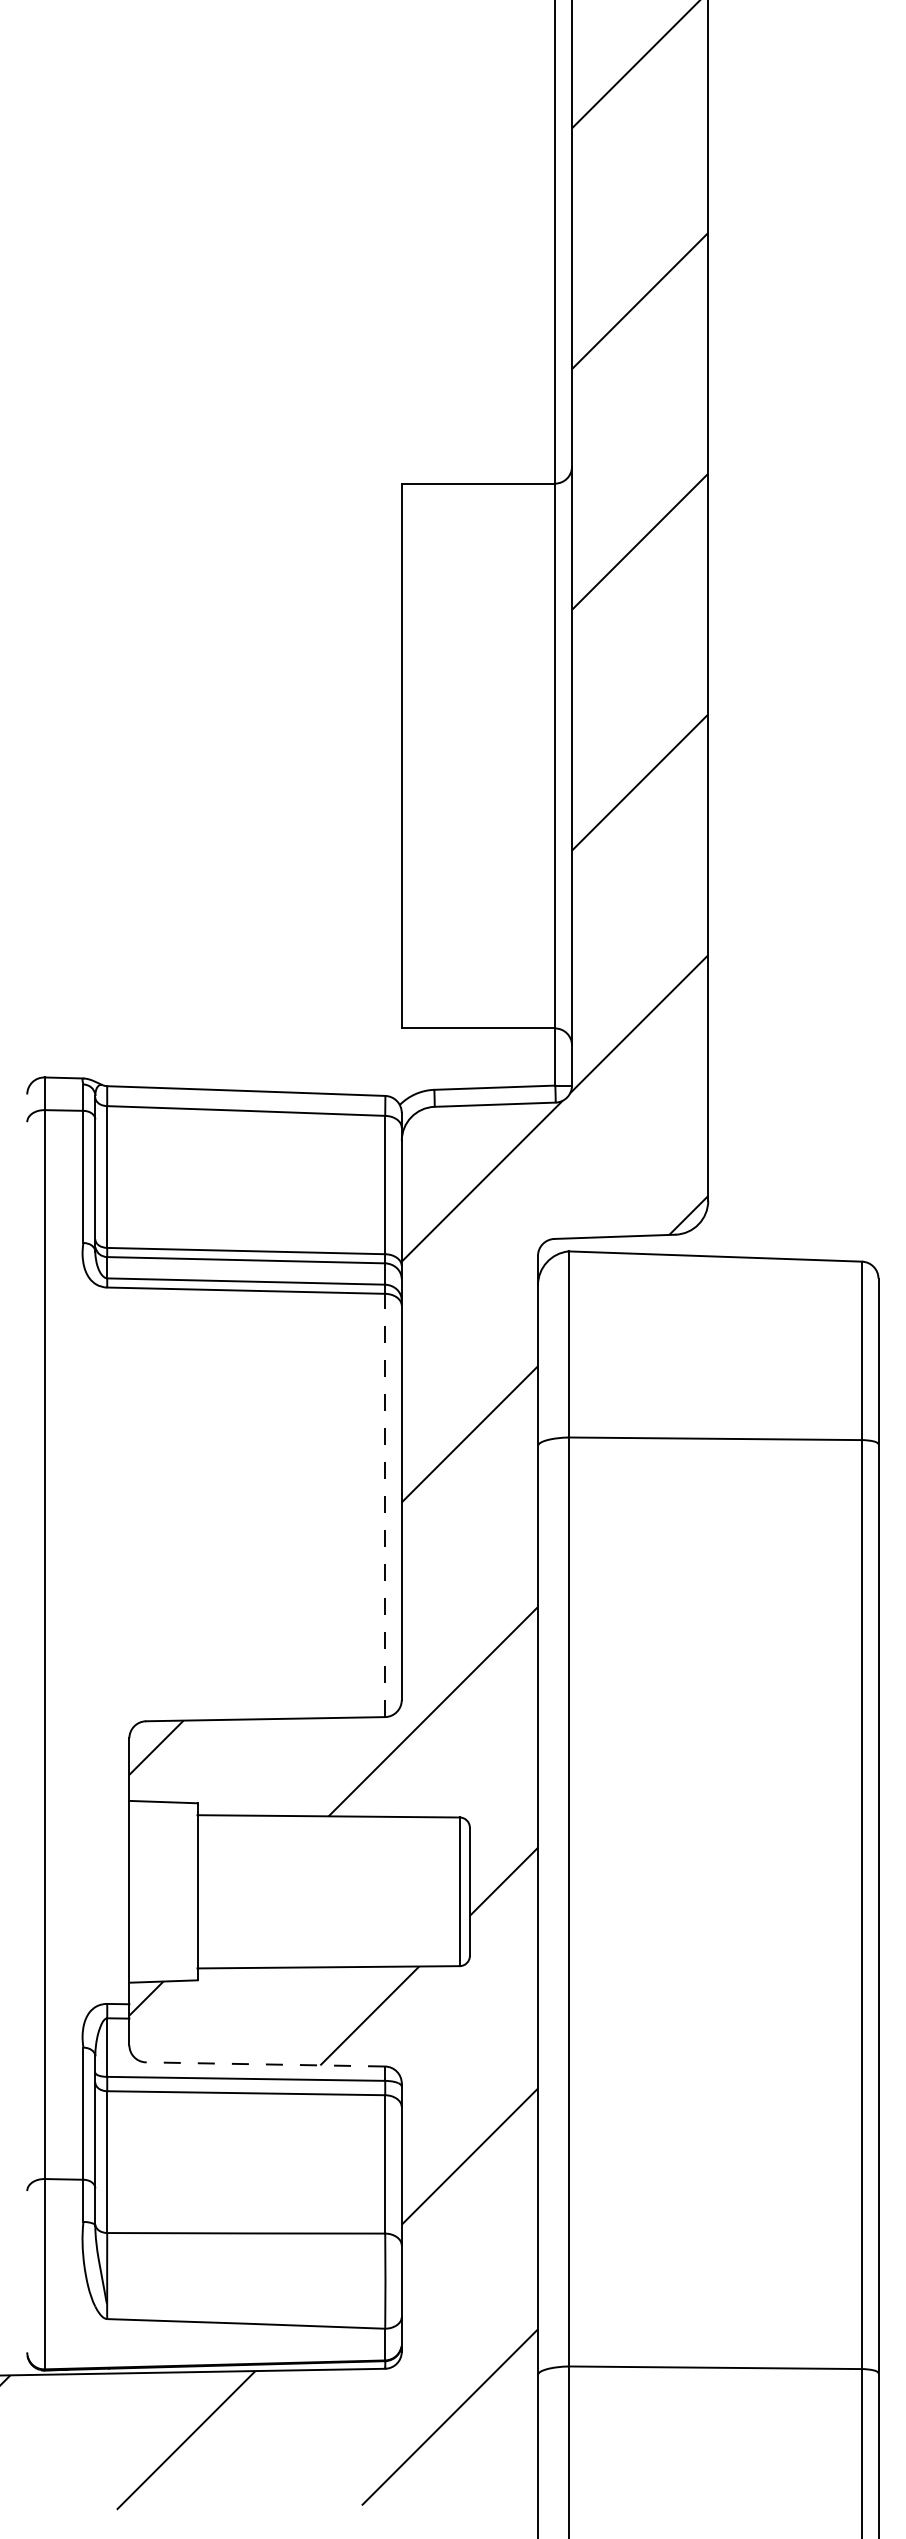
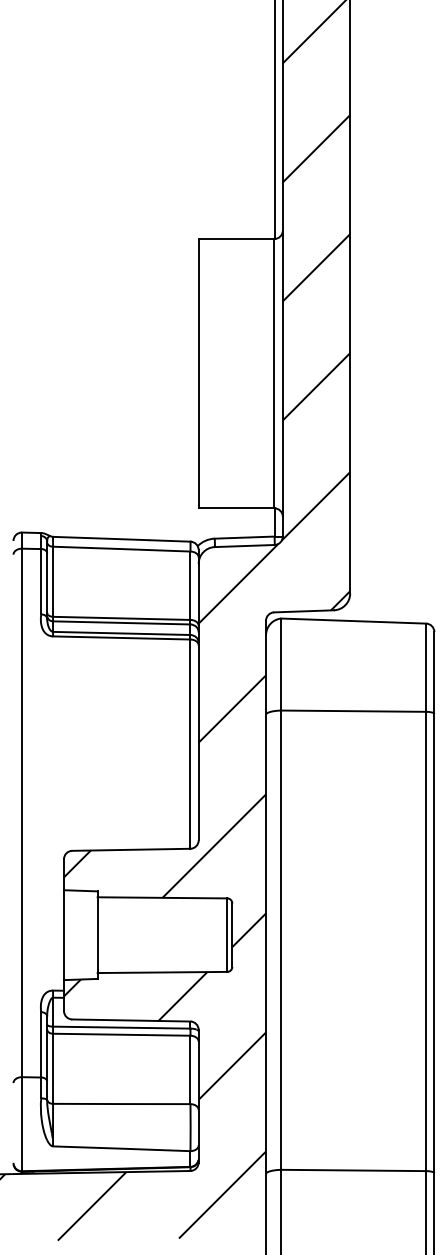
line: (385, 1506) -> (190, 744), dashed -> solid
line: (263, 2064) -> (130, 1020), dashed -> solid

